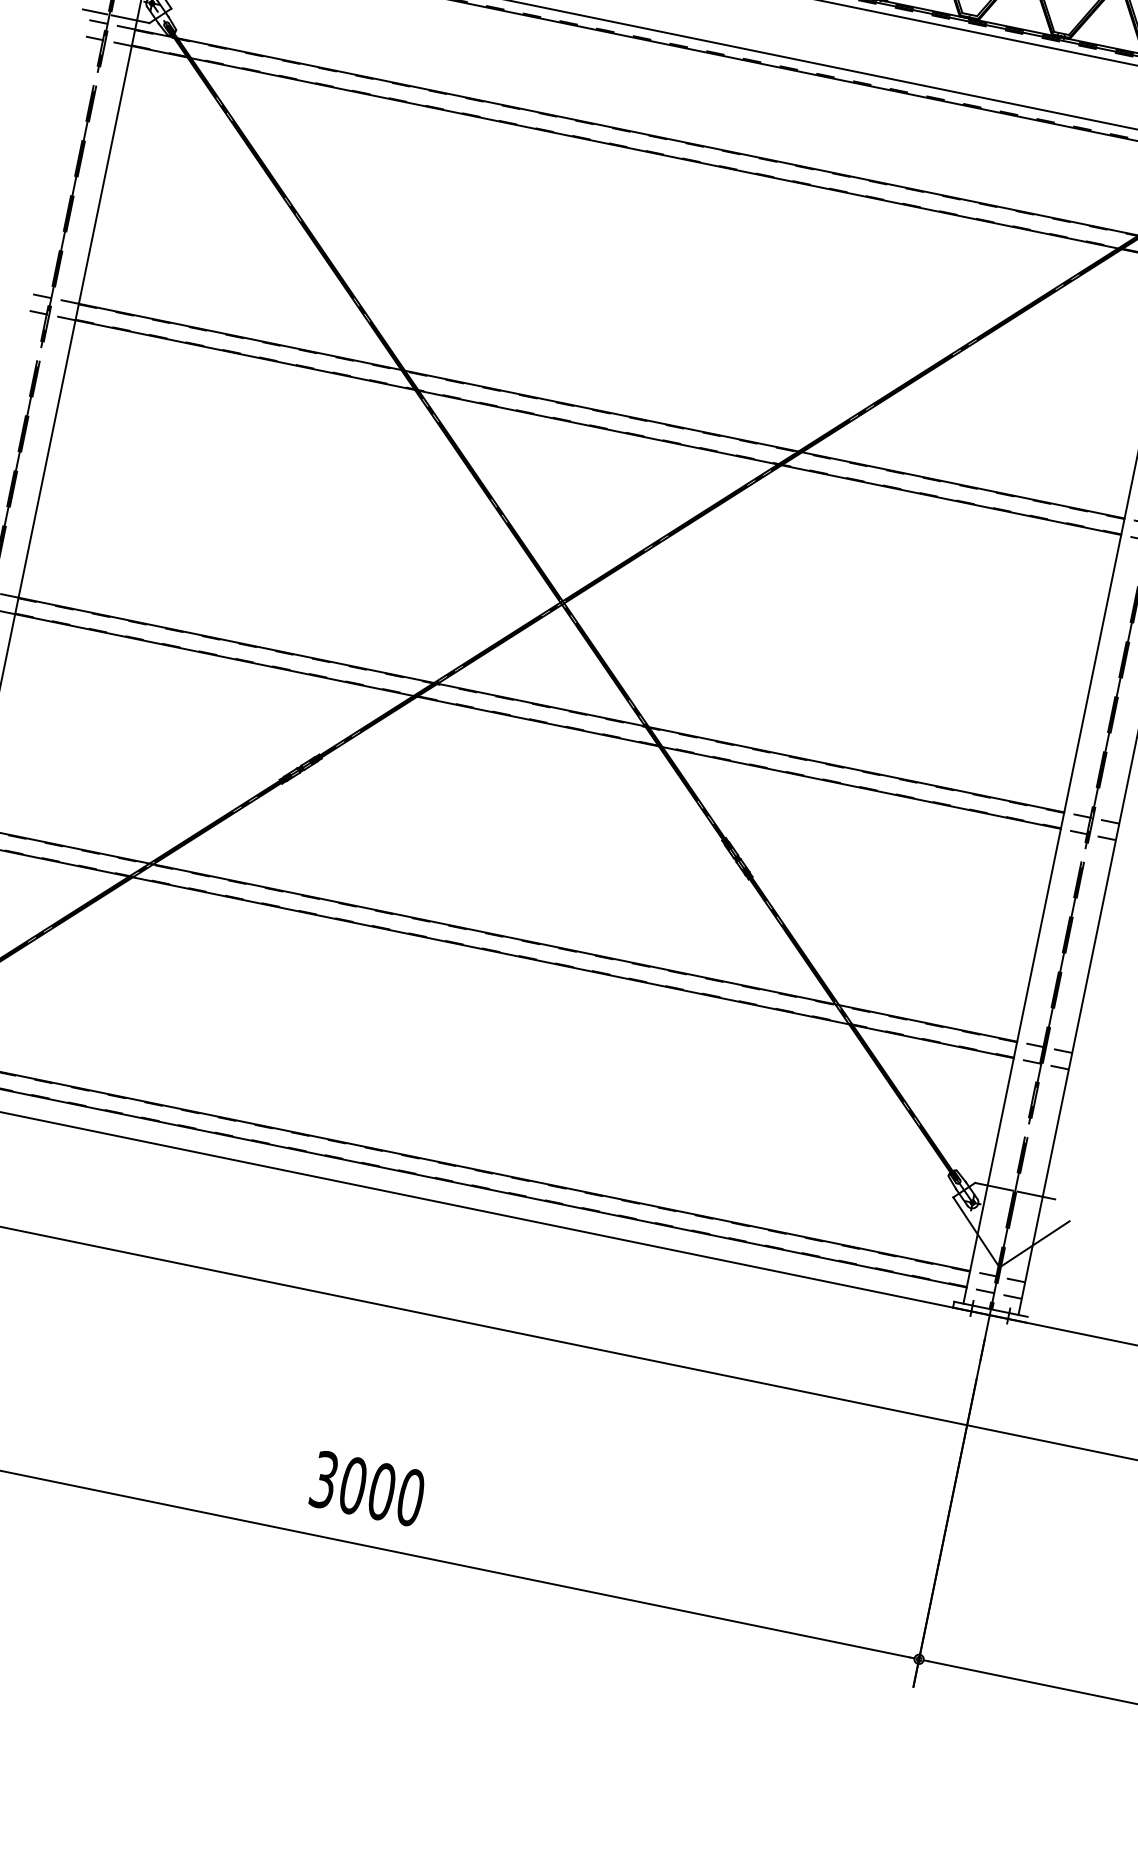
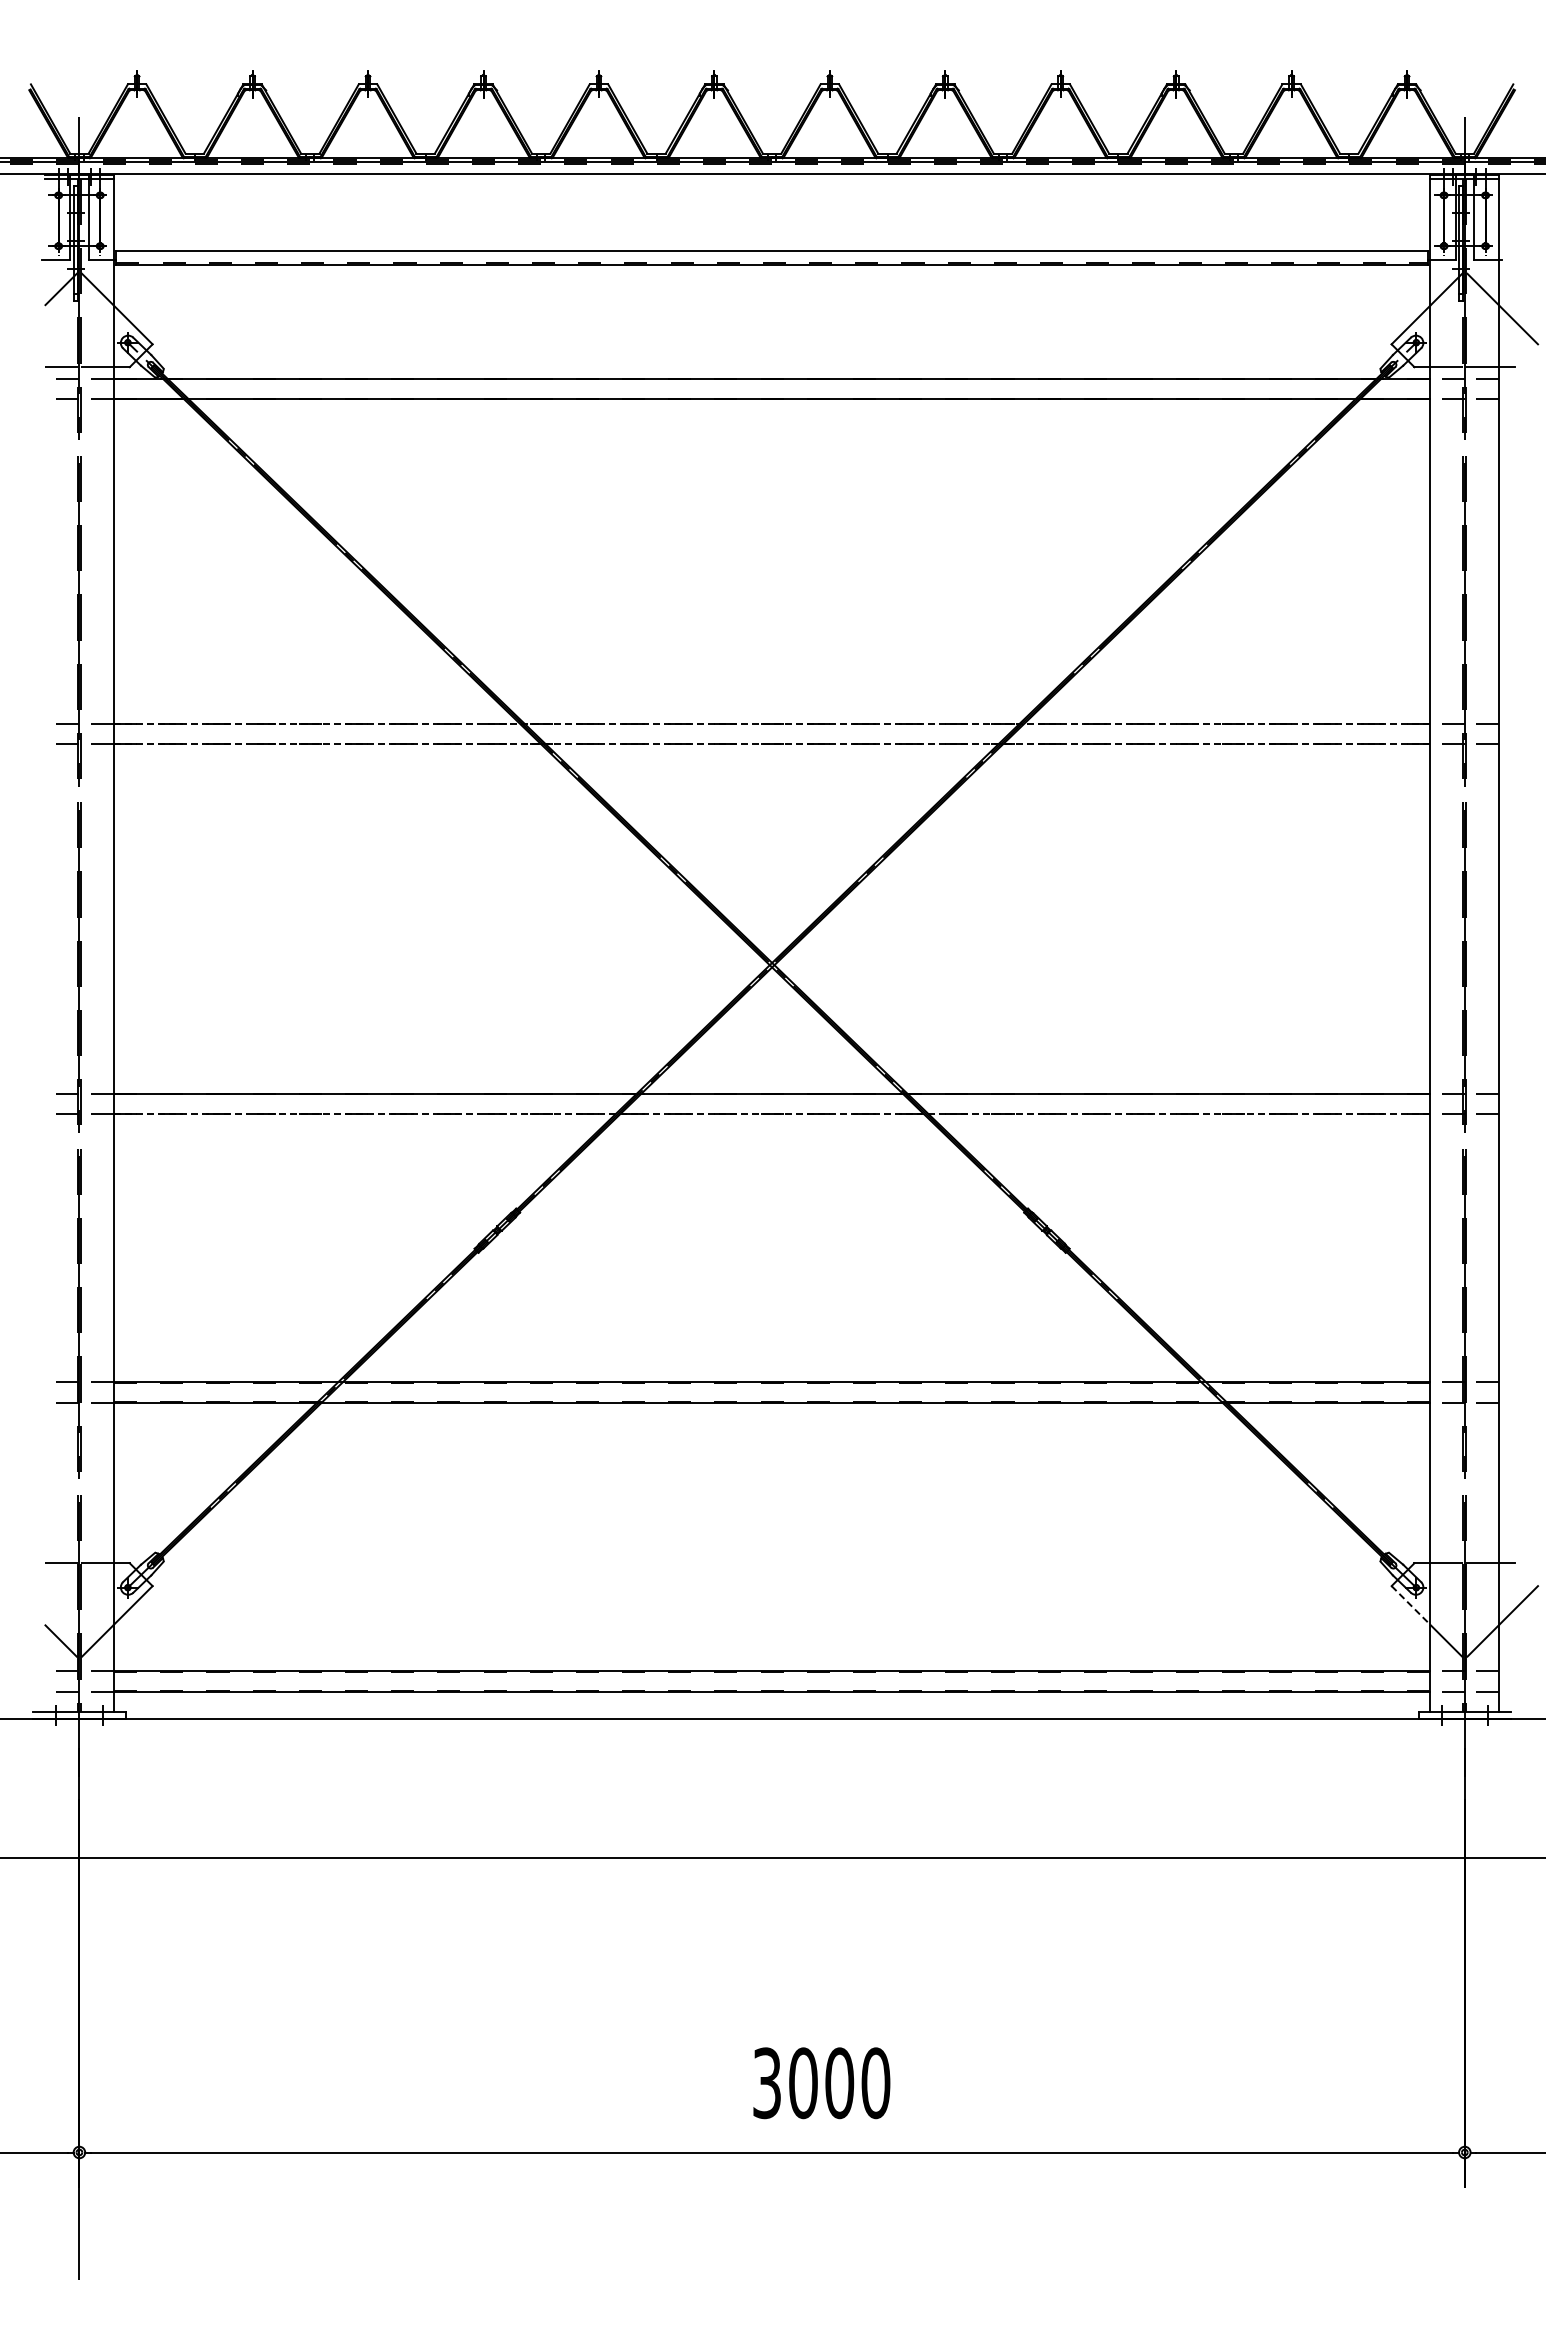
line: (602, 411) -> (772, 723), solid -> dashed
line: (597, 427) -> (771, 744), solid -> dashed
line: (537, 721) -> (771, 1114), solid -> dashed
line: (965, 1216) -> (1411, 1605), solid -> dashed
text: (367, 1488) -> (821, 2083), moved

